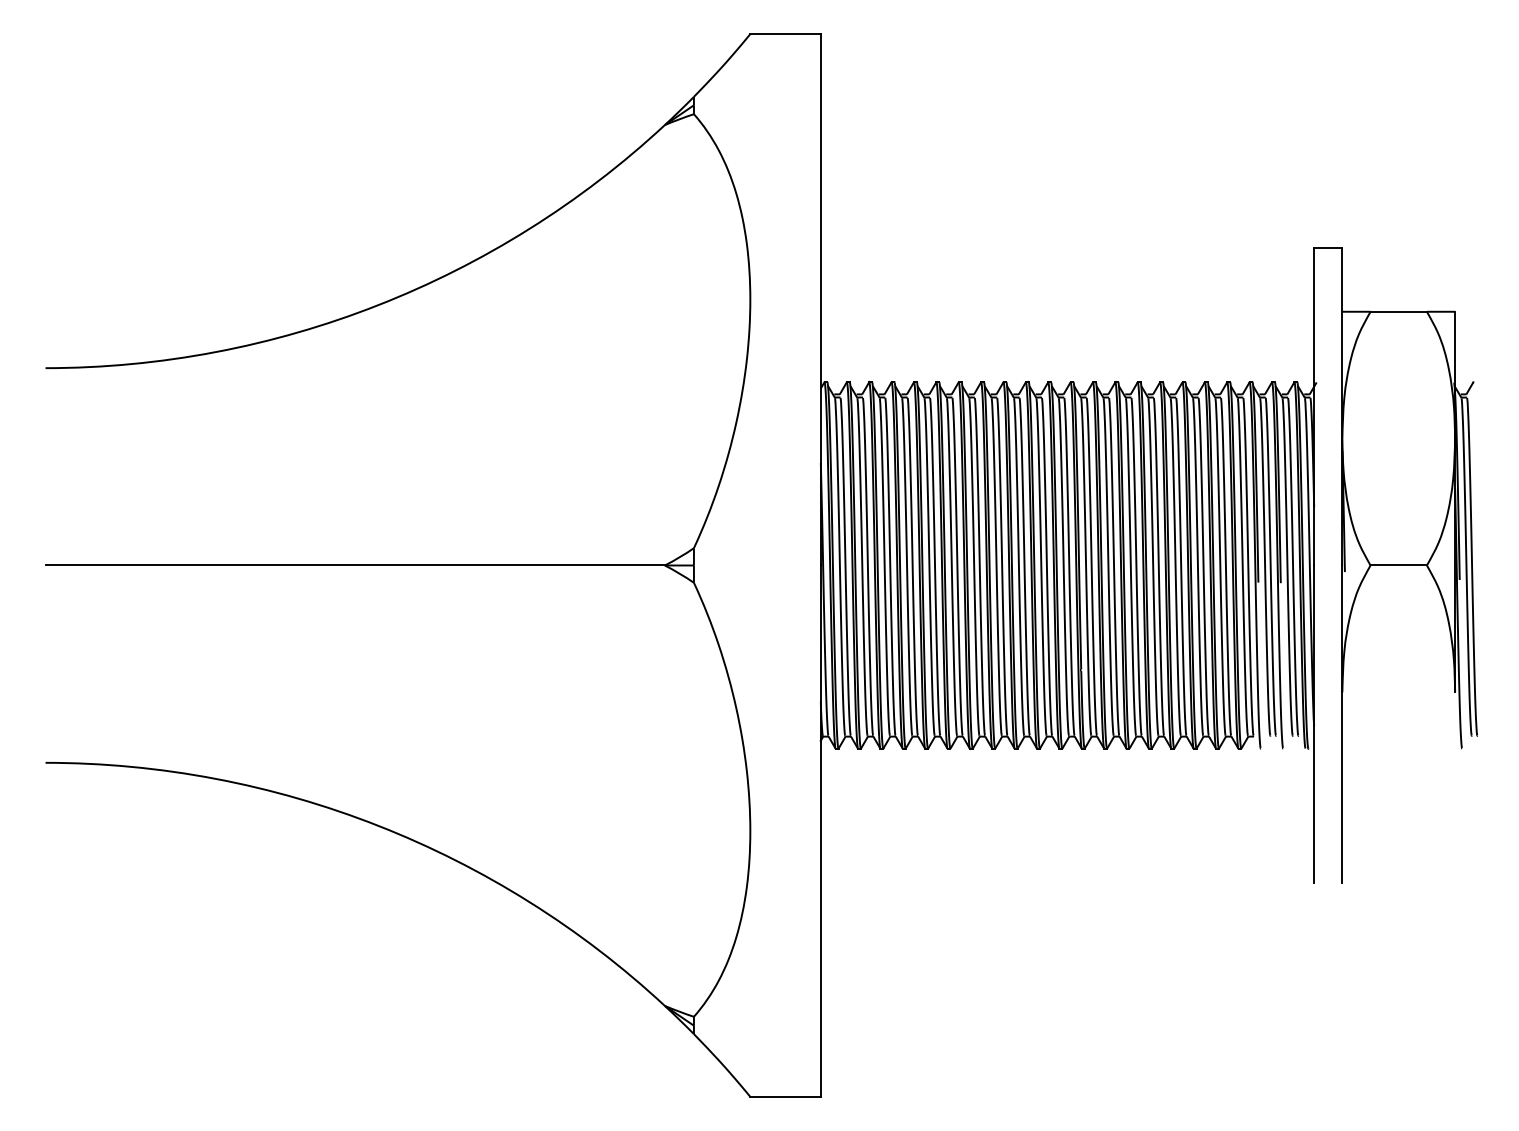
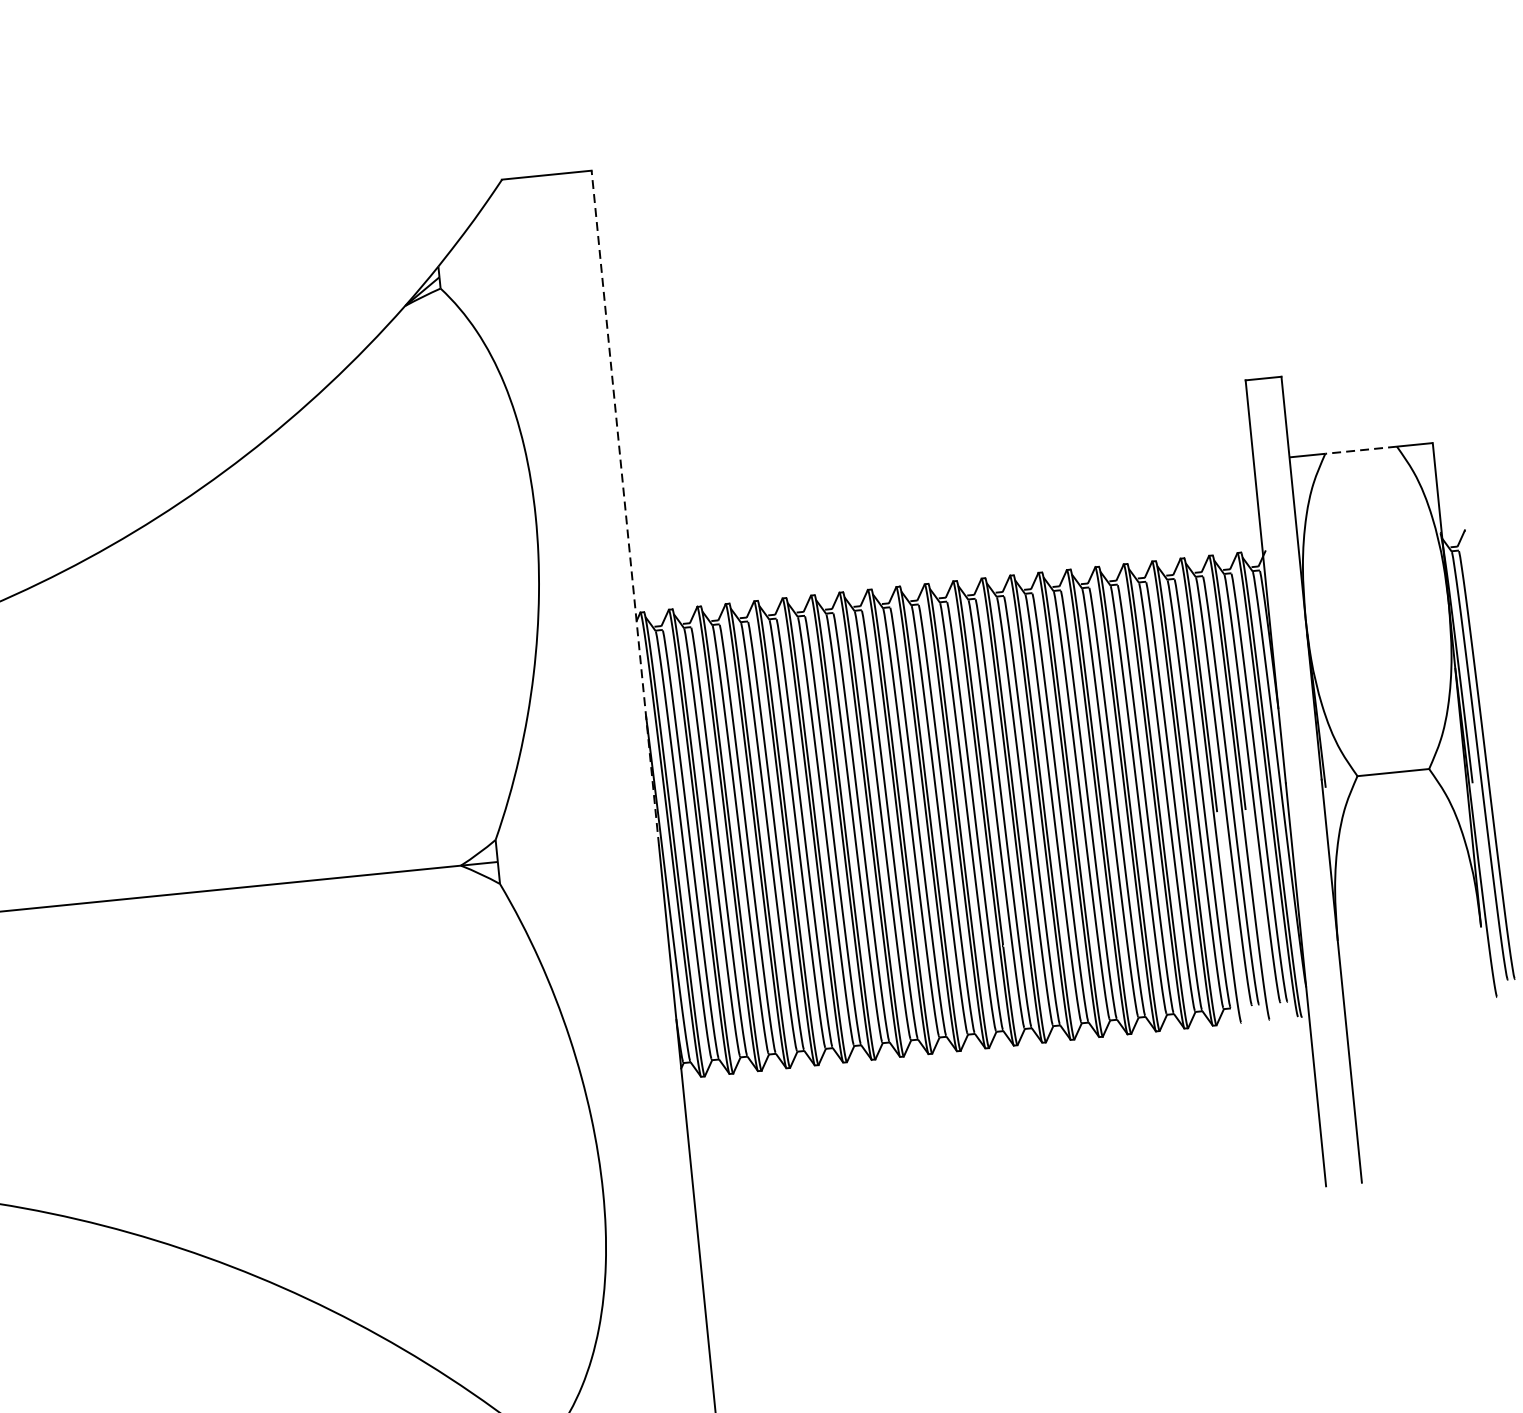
line: (820, 299) -> (624, 507), solid -> dashed
line: (1398, 311) -> (1360, 449), solid -> dashed

